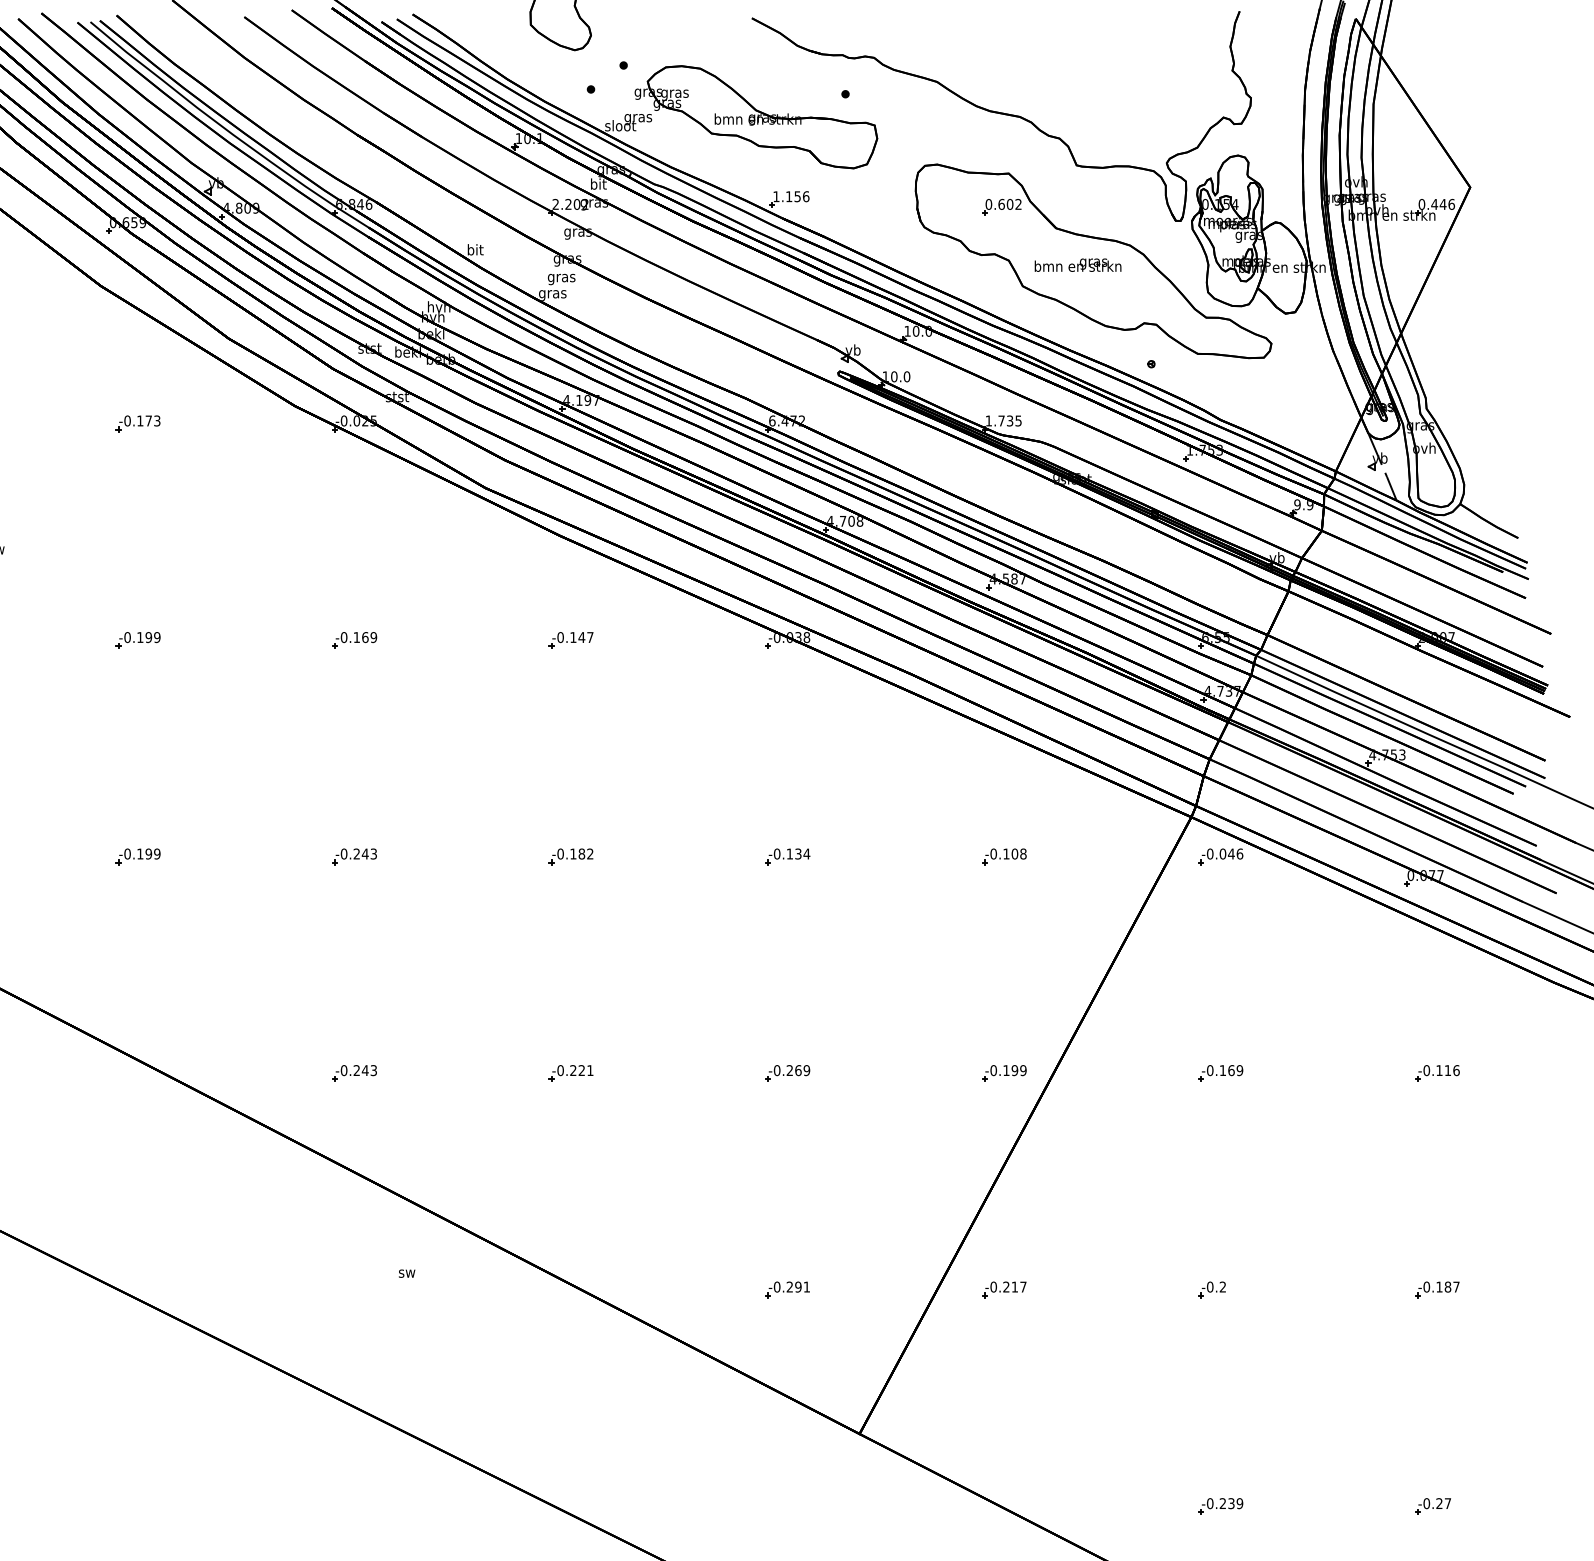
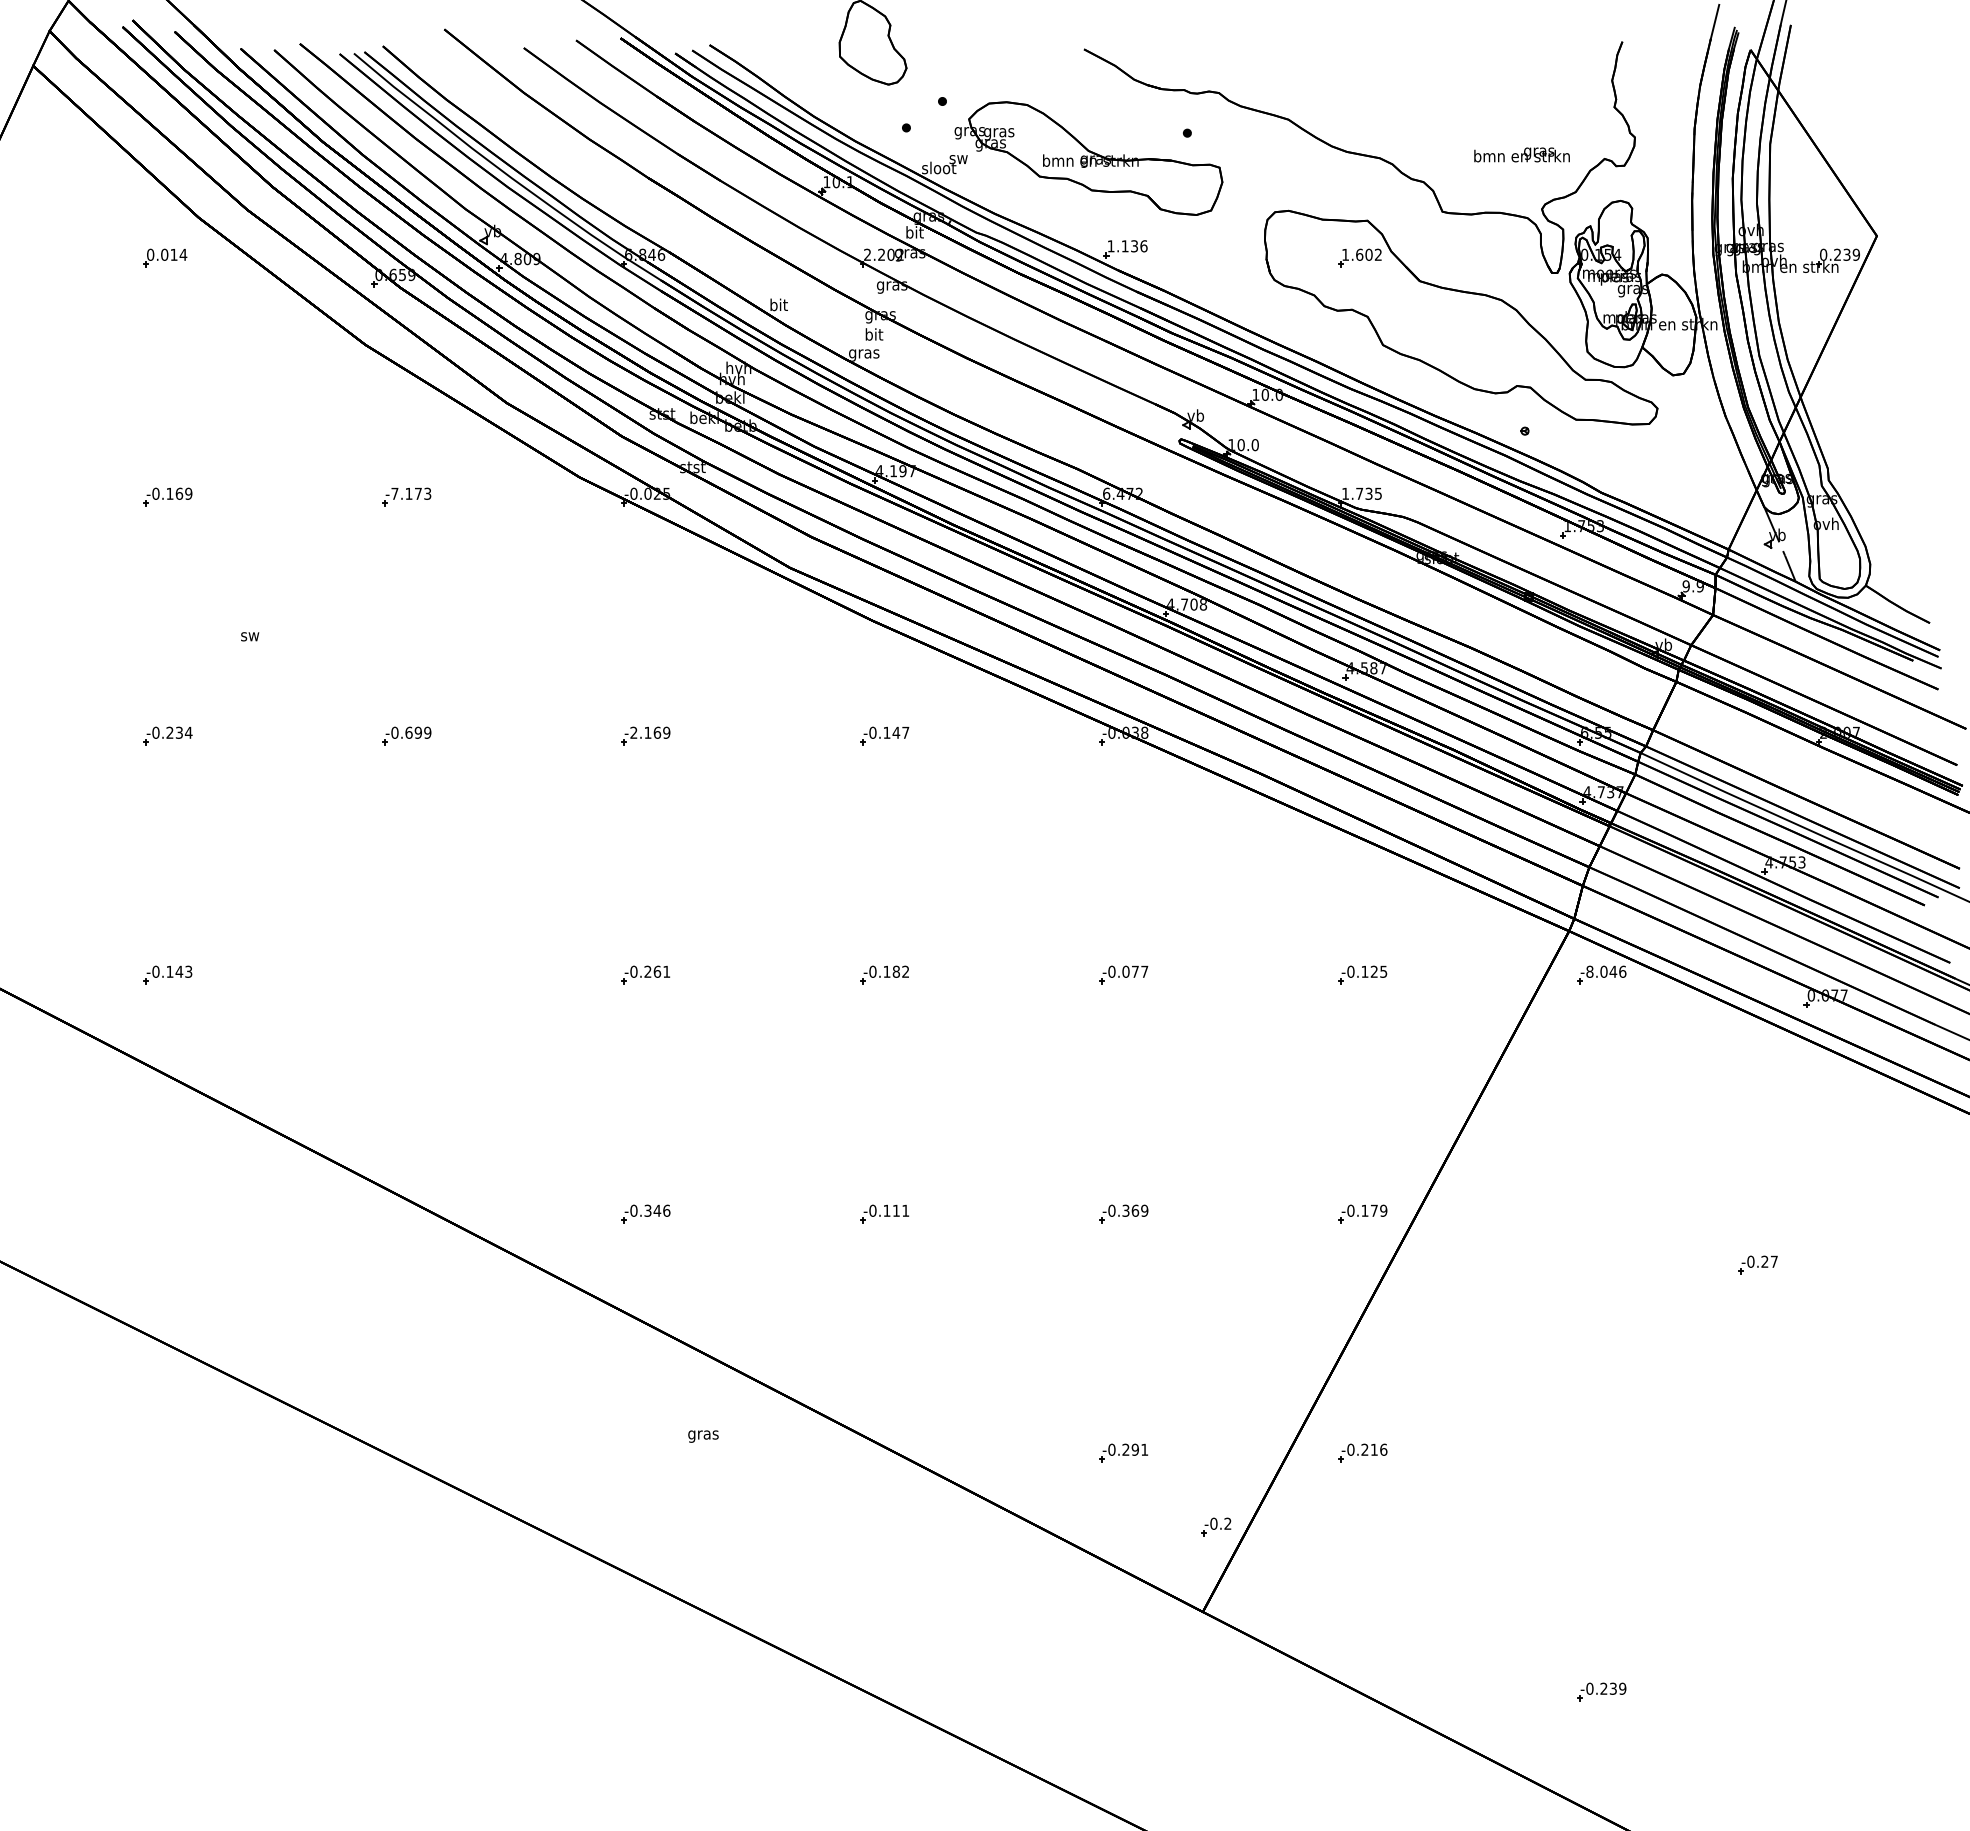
text: (638, 119) -> (958, 161), gras -> sw
text: (797, 195) -> (1134, 245), 1.156 -> 1.136
text: (988, 204) -> (1345, 254), 0.602 -> 1.602
text: (1442, 204) -> (1846, 254), 0.446 -> 0.239
text: (1077, 264) -> (1521, 154), moved
text: (561, 277) -> (873, 335), gras -> bit
text: (127, 420) -> (394, 493), -0.173 -> -7.173
text: (139, 637) -> (408, 732), -0.199 -> -0.699
text: (343, 637) -> (633, 732), -0.169 -> -2.169
text: (369, 853) -> (661, 971), -0.243 -> -0.261
text: (798, 853) -> (1135, 971), -0.134 -> -0.077
text: (1018, 853) -> (1378, 971), -0.108 -> -0.125
text: (1209, 853) -> (1589, 971), -0.046 -> -8.046
part: (138, 856) -> (406, 974), removed
text: (365, 1070) -> (657, 1210), -0.243 -> -0.346
text: (577, 1070) -> (891, 1210), -0.221 -> -0.111
text: (789, 1070) -> (1125, 1210), -0.269 -> -0.369
text: (1014, 1070) -> (1373, 1210), -0.199 -> -0.179
part: (1220, 1072) -> (1601, 1213), removed
part: (1437, 1072) -> (1840, 1213), removed
text: (407, 1275) -> (703, 1436), sw -> gras
text: (1023, 1286) -> (1383, 1449), -0.217 -> -0.216
part: (1212, 1289) -> (1216, 1526), moved
part: (1437, 1289) -> (1840, 1452), removed
part: (1432, 1506) -> (1757, 1264), moved

